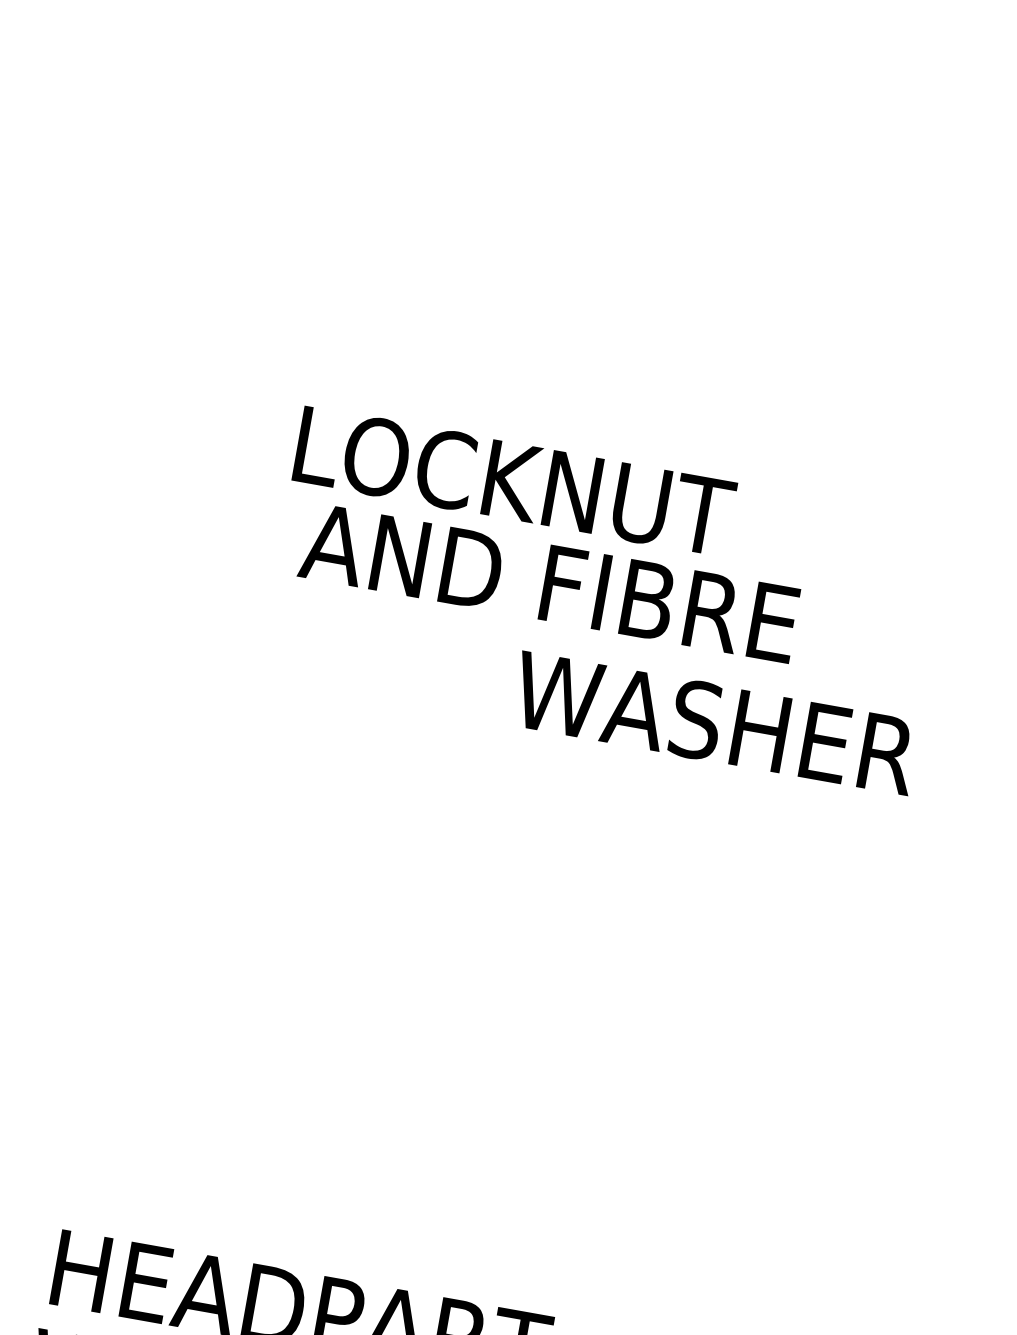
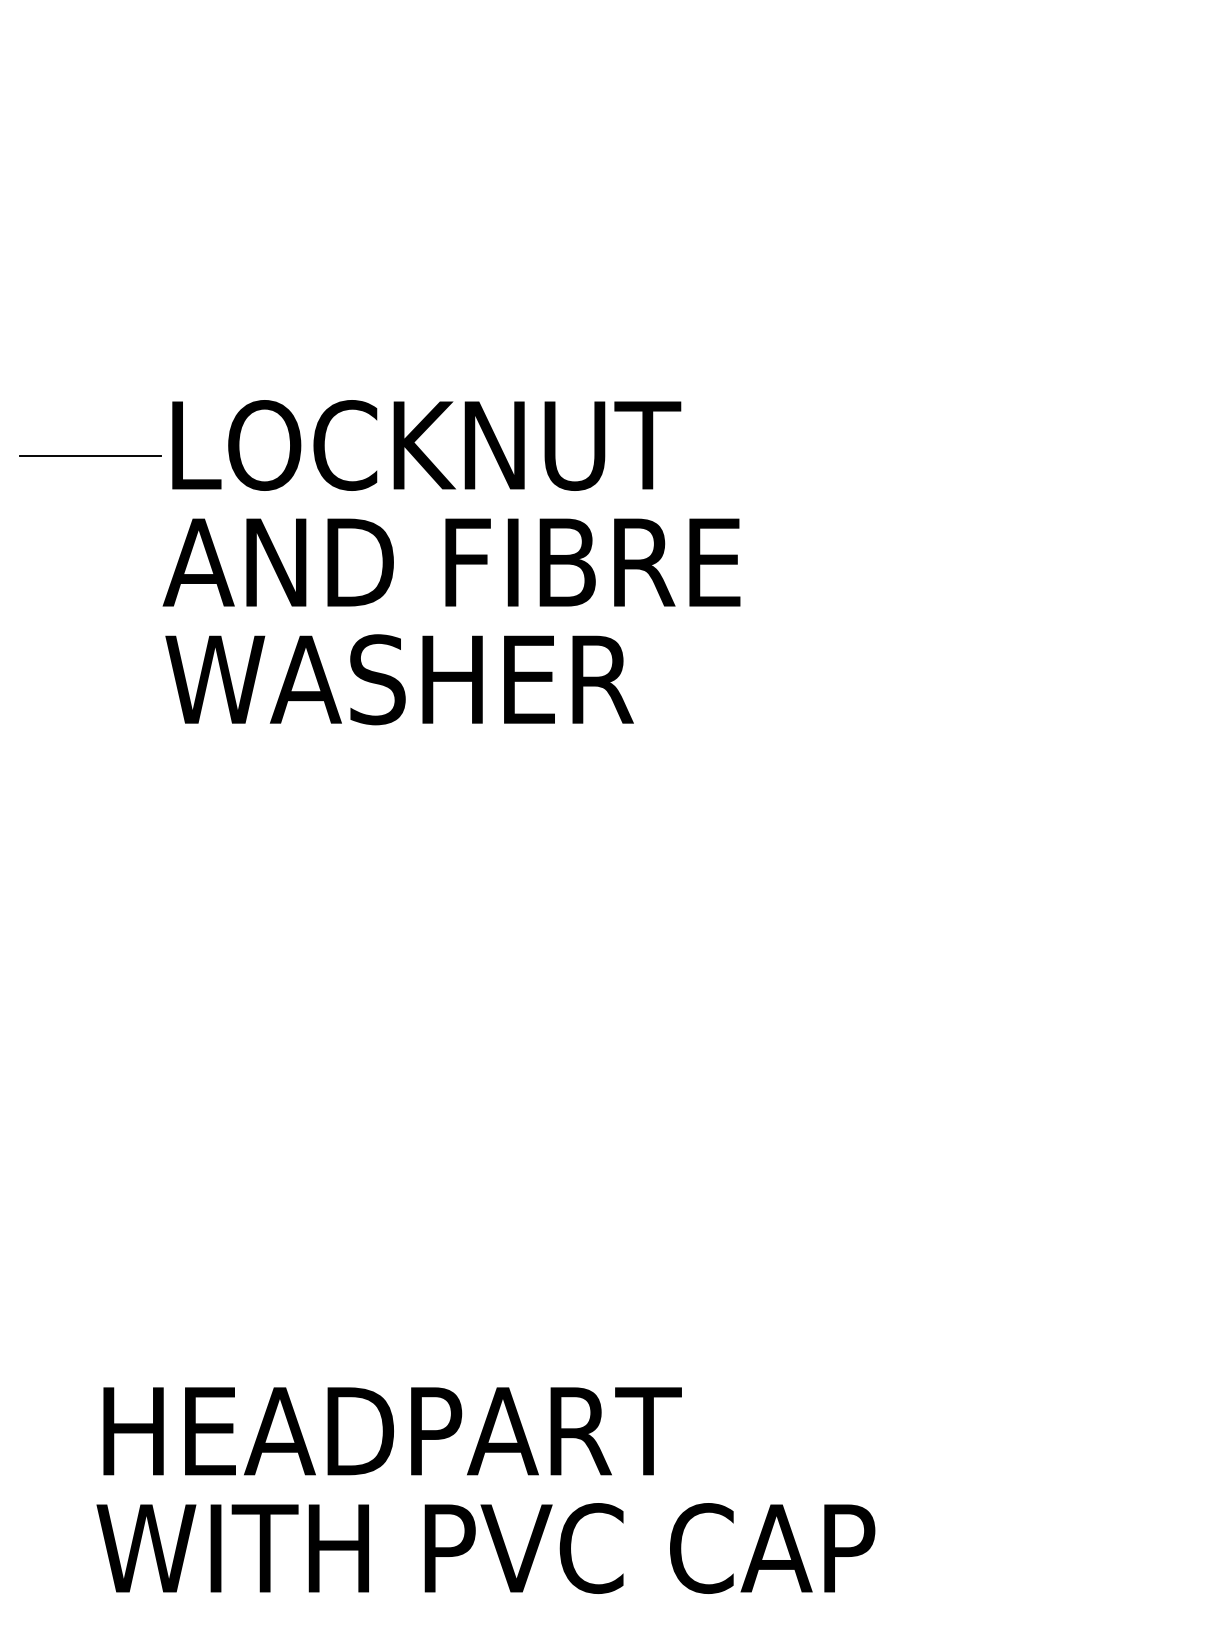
line: (192, 433) -> (90, 455), added
text: (514, 481) -> (426, 445), moved
text: (549, 582) -> (451, 562), moved
text: (715, 723) -> (399, 679), moved

